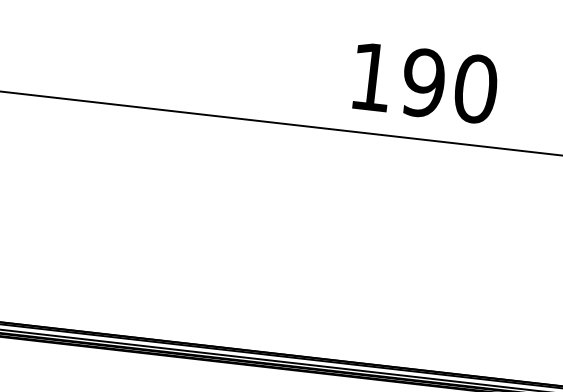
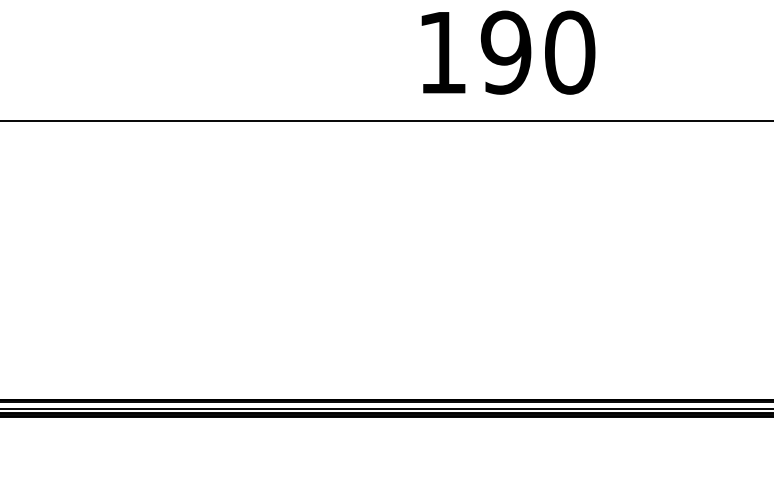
text: (425, 83) -> (508, 52), moved

